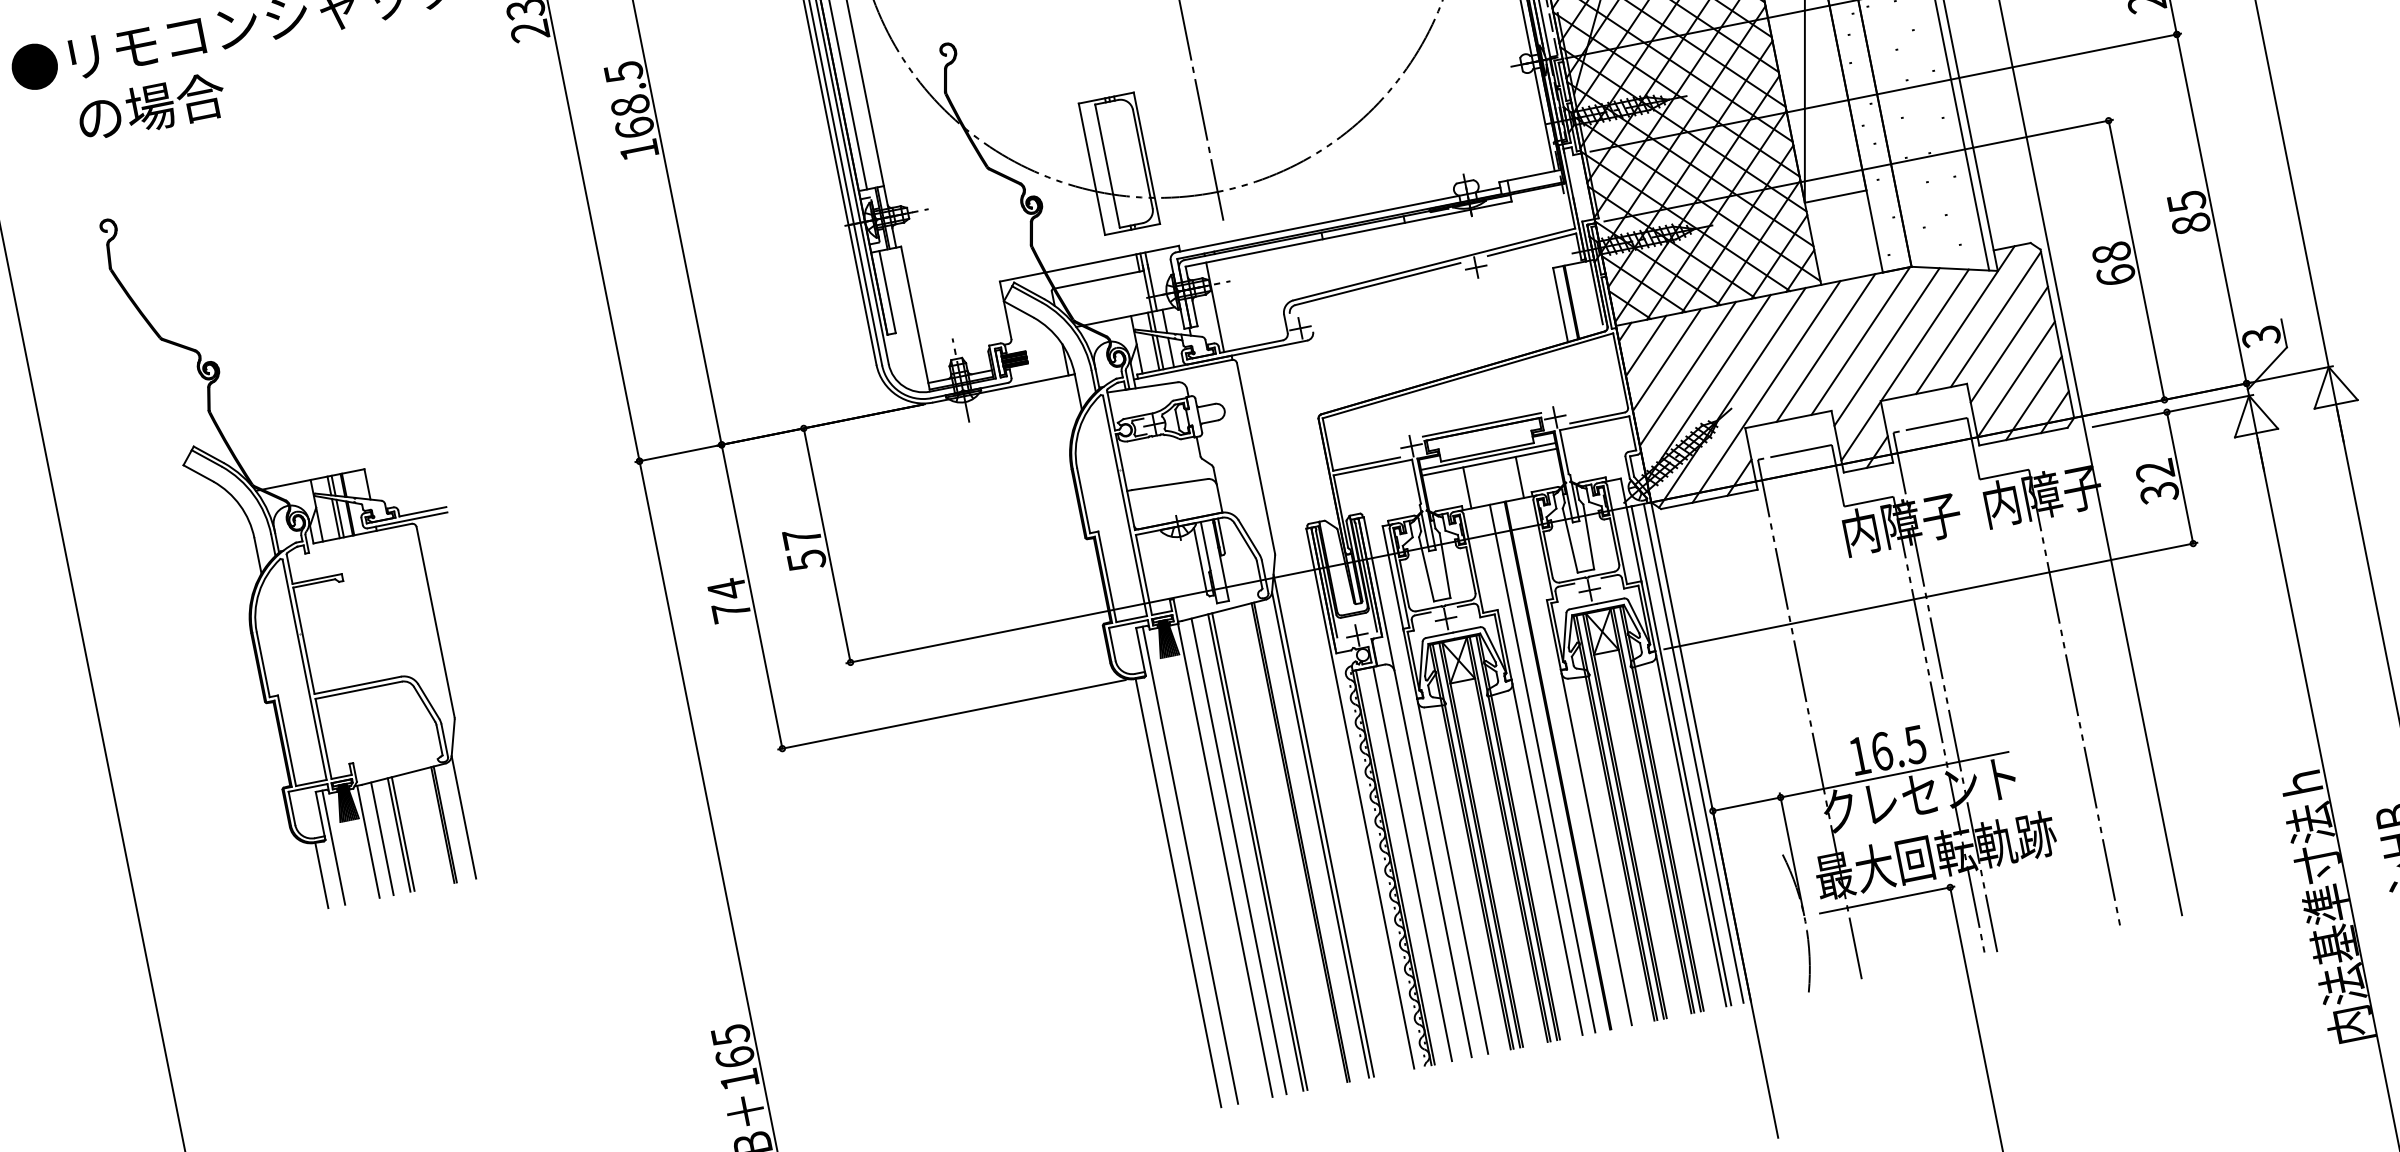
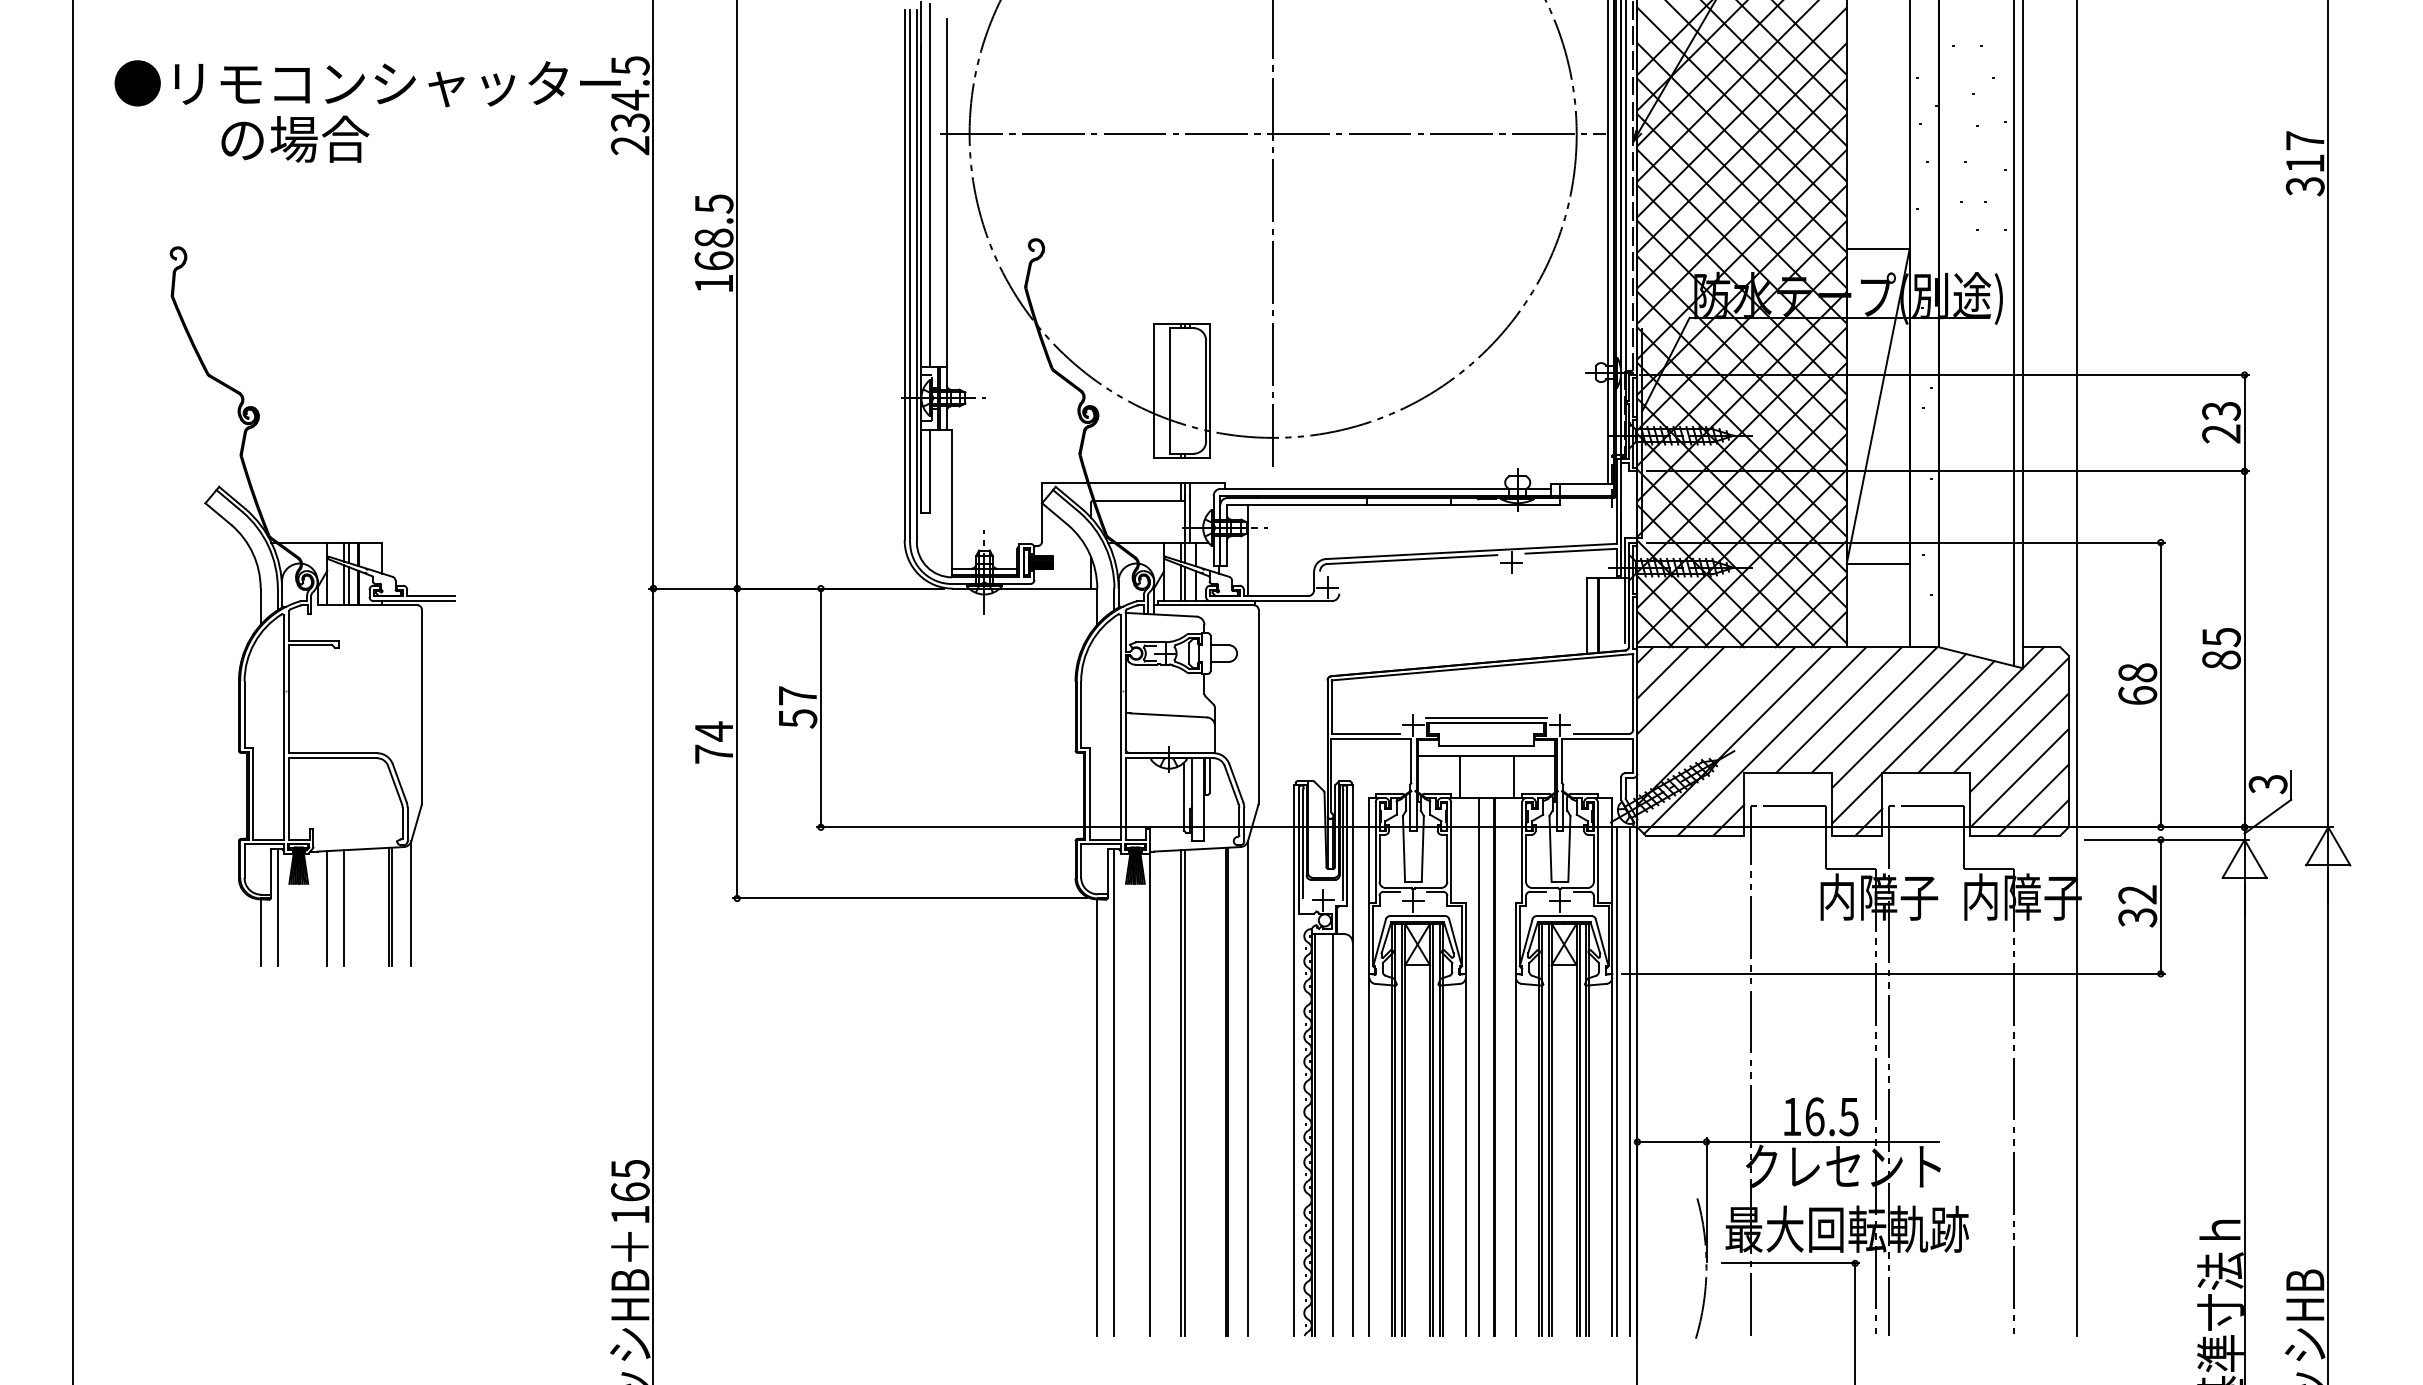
text: (151, 106) -> (295, 138), moved
line: (1687, 373) -> (1698, 708), removed
line: (1488, 456) -> (1486, 750), removed
line: (1324, 825) -> (1253, 1080), removed
line: (403, 833) -> (348, 907), removed
line: (368, 841) -> (313, 908), removed
line: (1238, 856) -> (1163, 1093), removed

